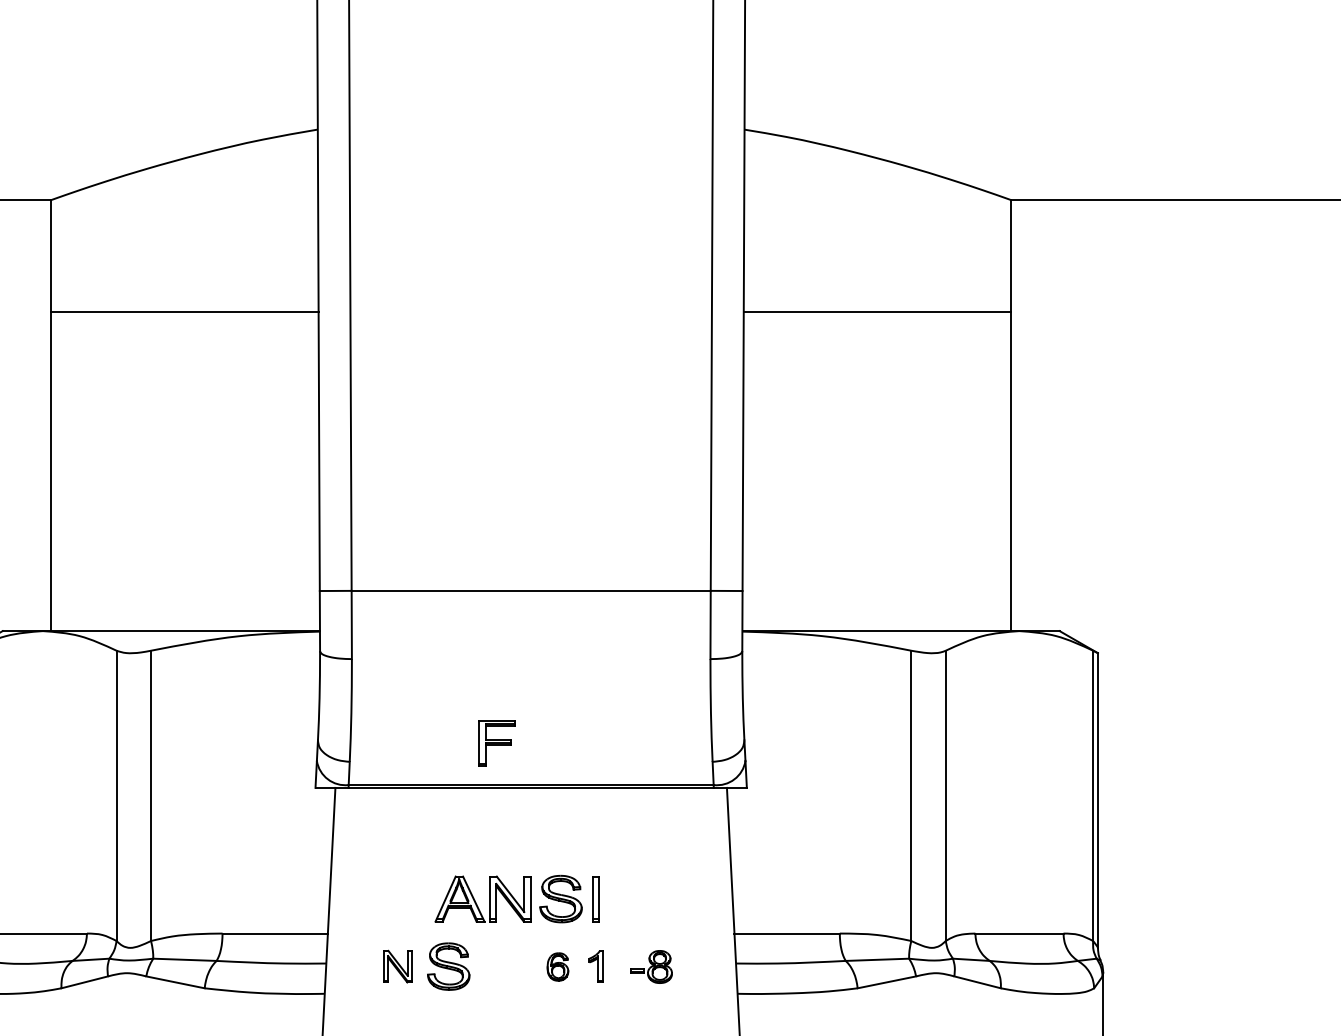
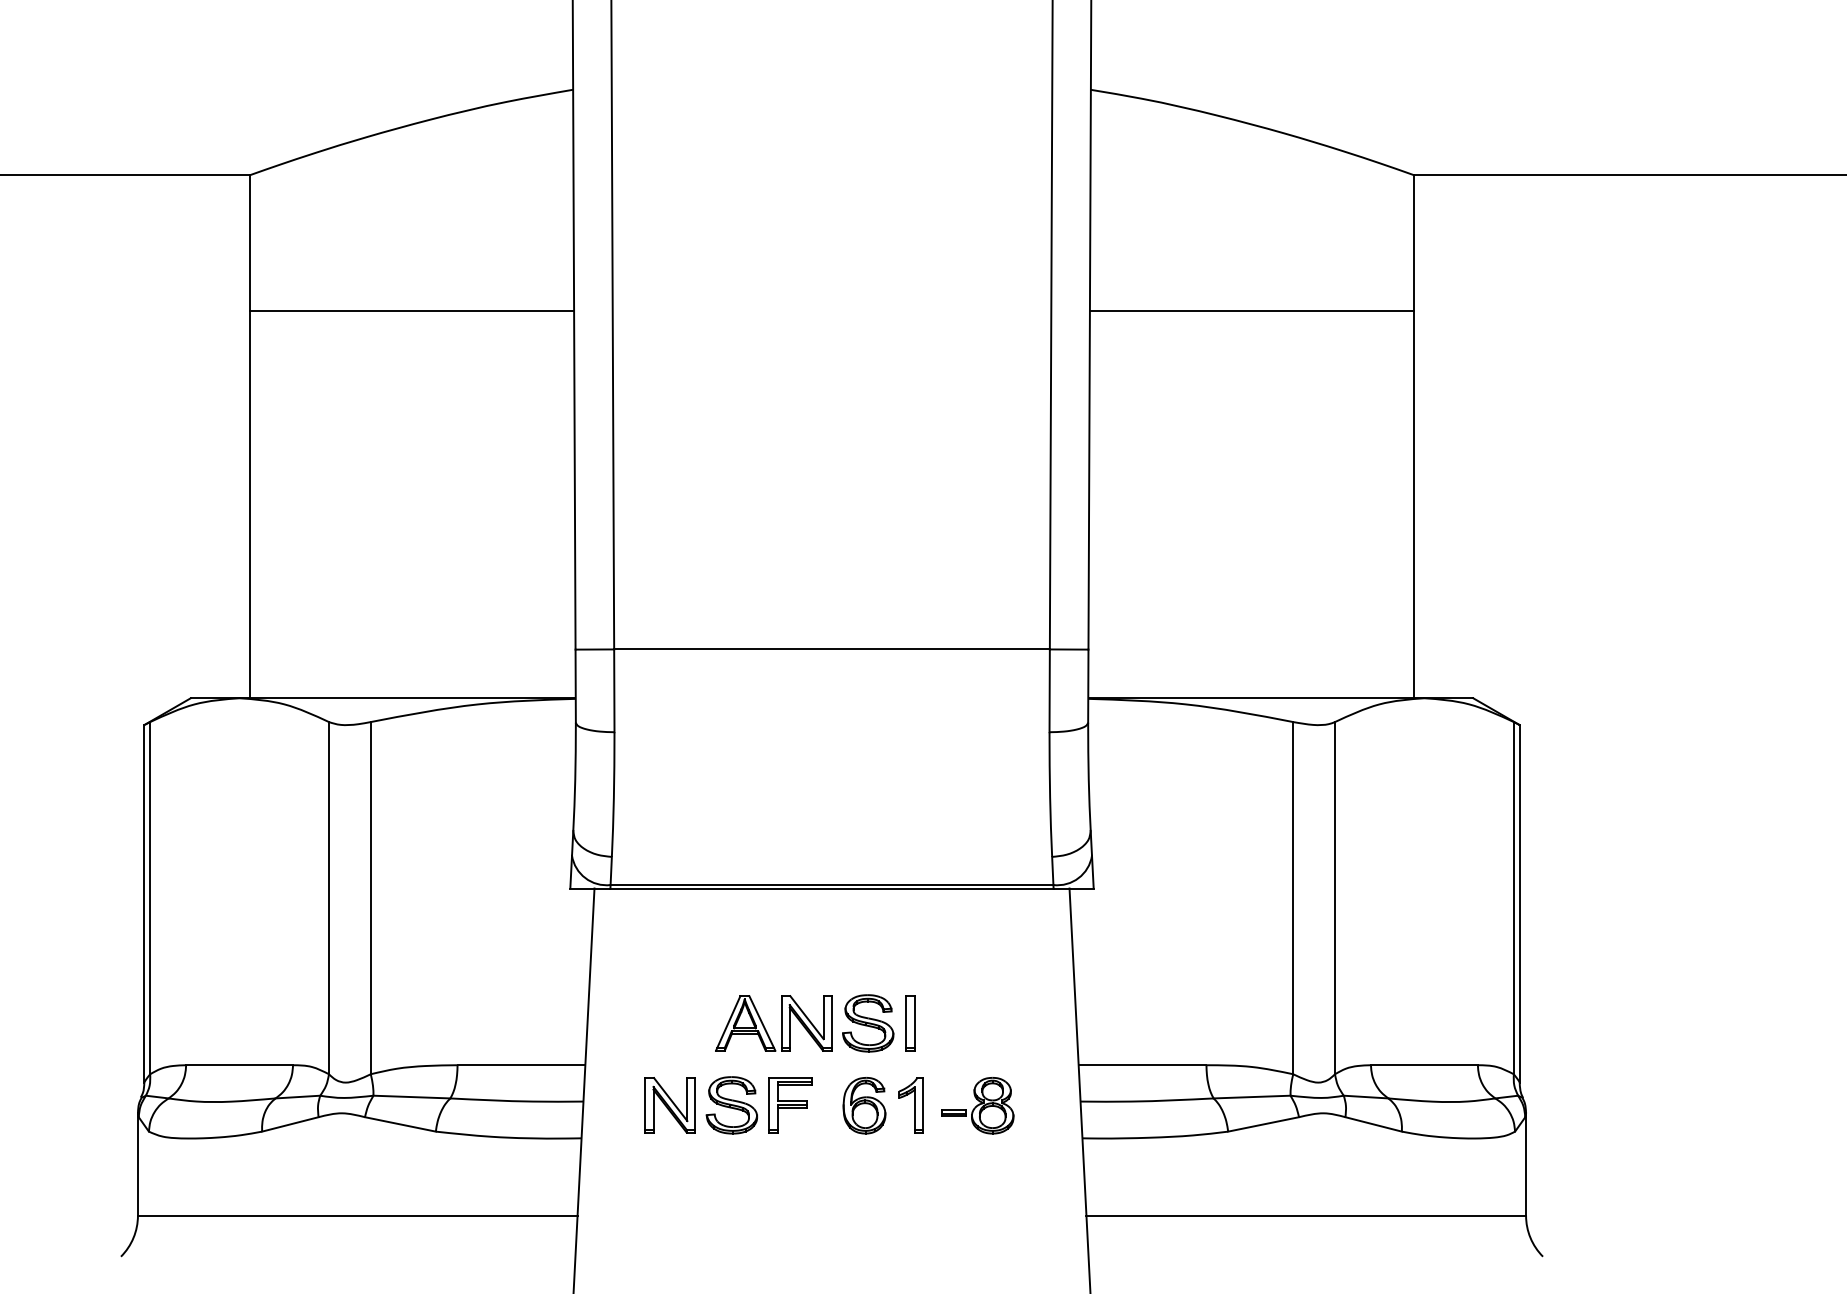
part: (496, 743) -> (790, 1105), moved
part: (397, 966) -> (669, 1105), size x1.43
part: (557, 966) -> (864, 1105), size x1.67
part: (595, 966) -> (910, 1105), size x1.43
part: (651, 966) -> (977, 1105), size x1.43

